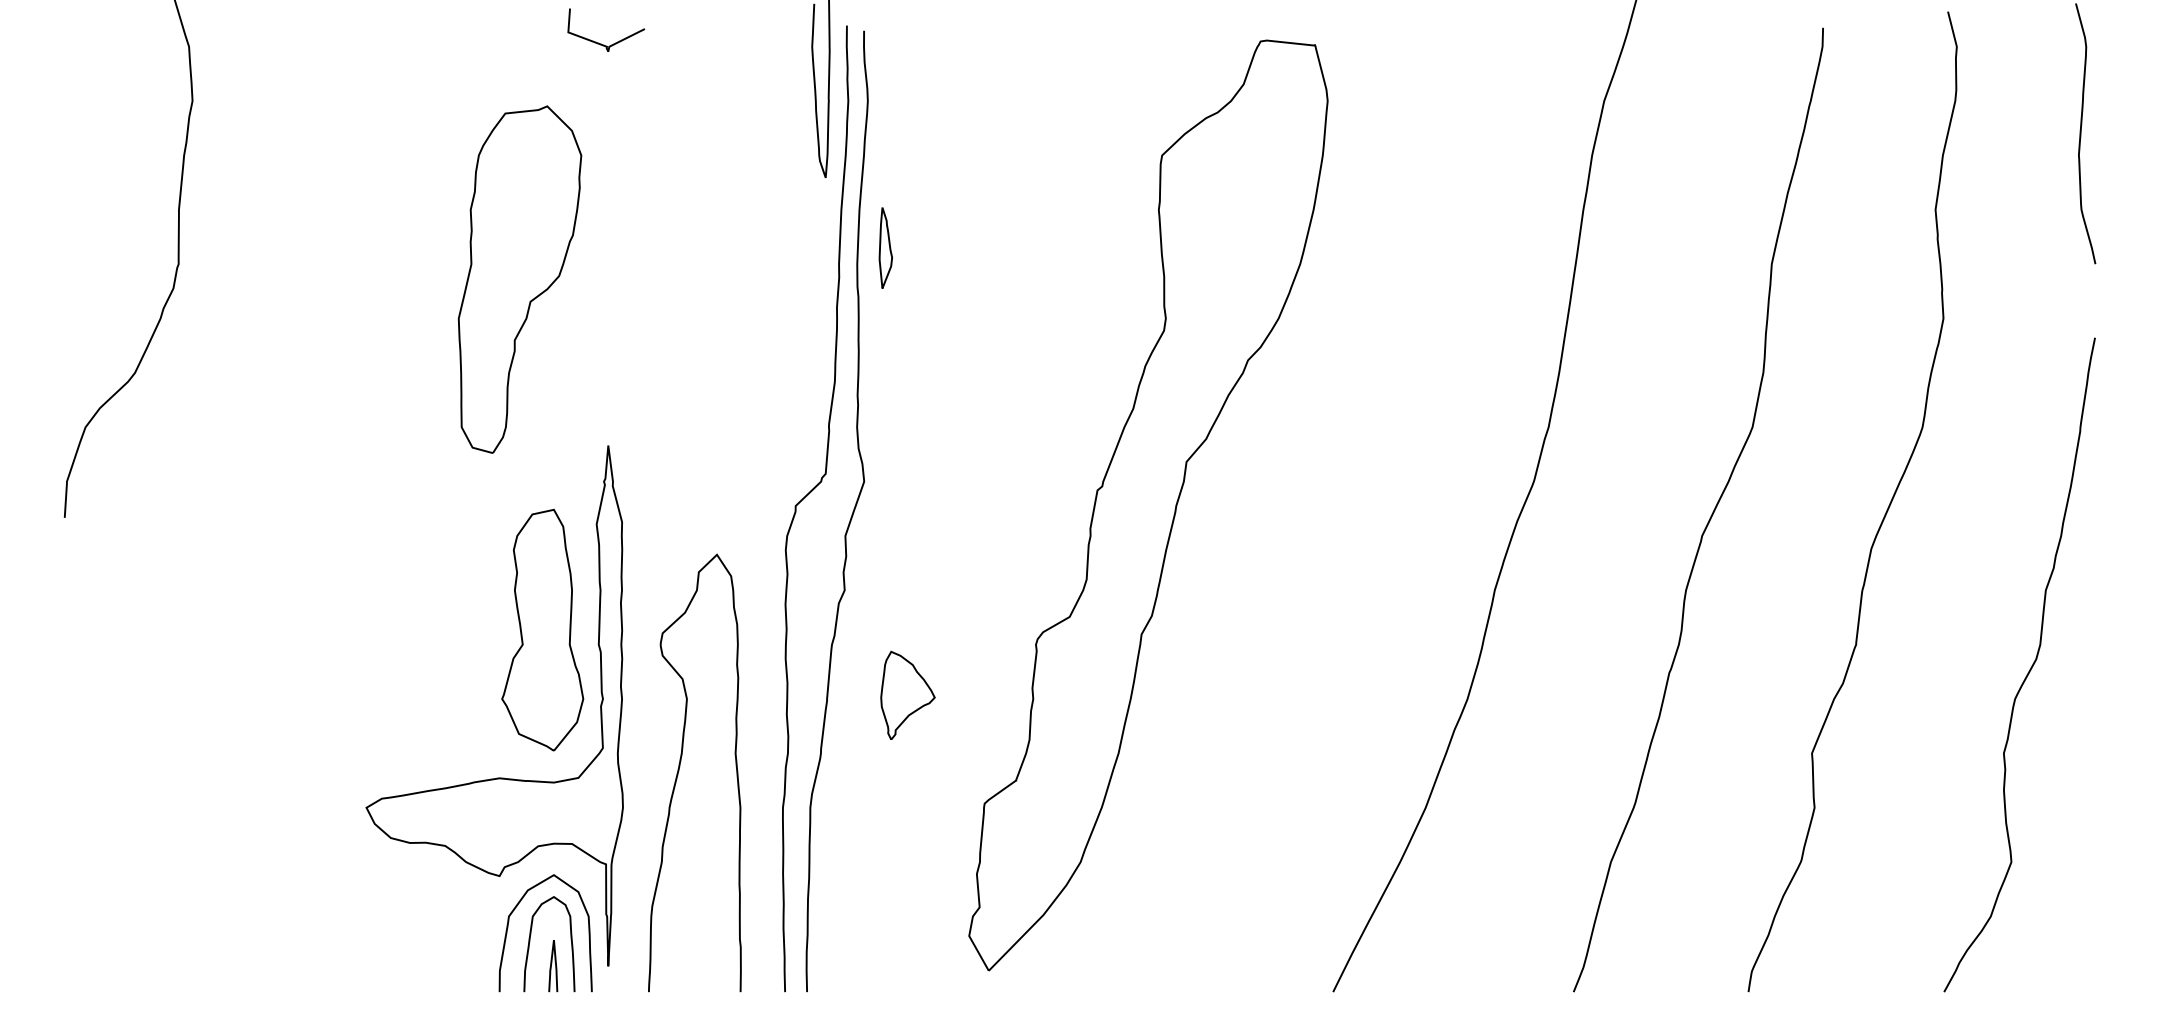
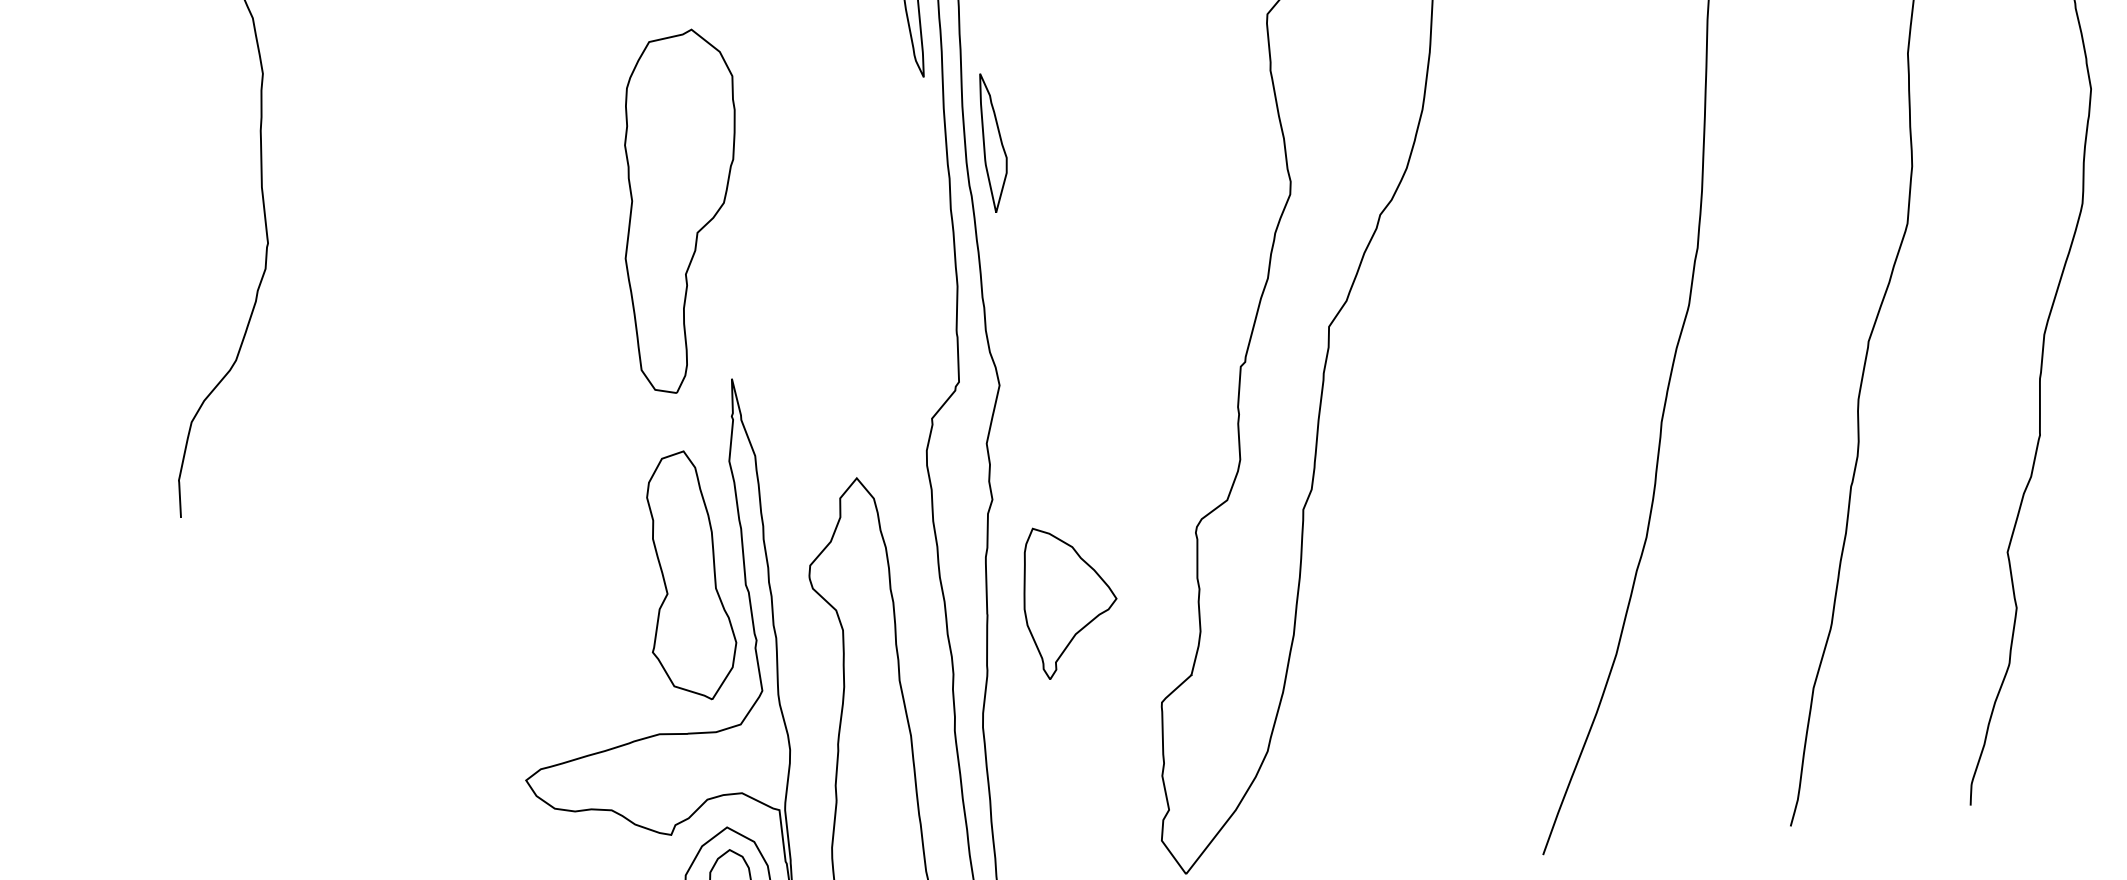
part: (885, 247) -> (993, 141), size x1.67
part: (519, 279) -> (683, 211), moved
part: (907, 695) -> (1069, 600), size x1.67

